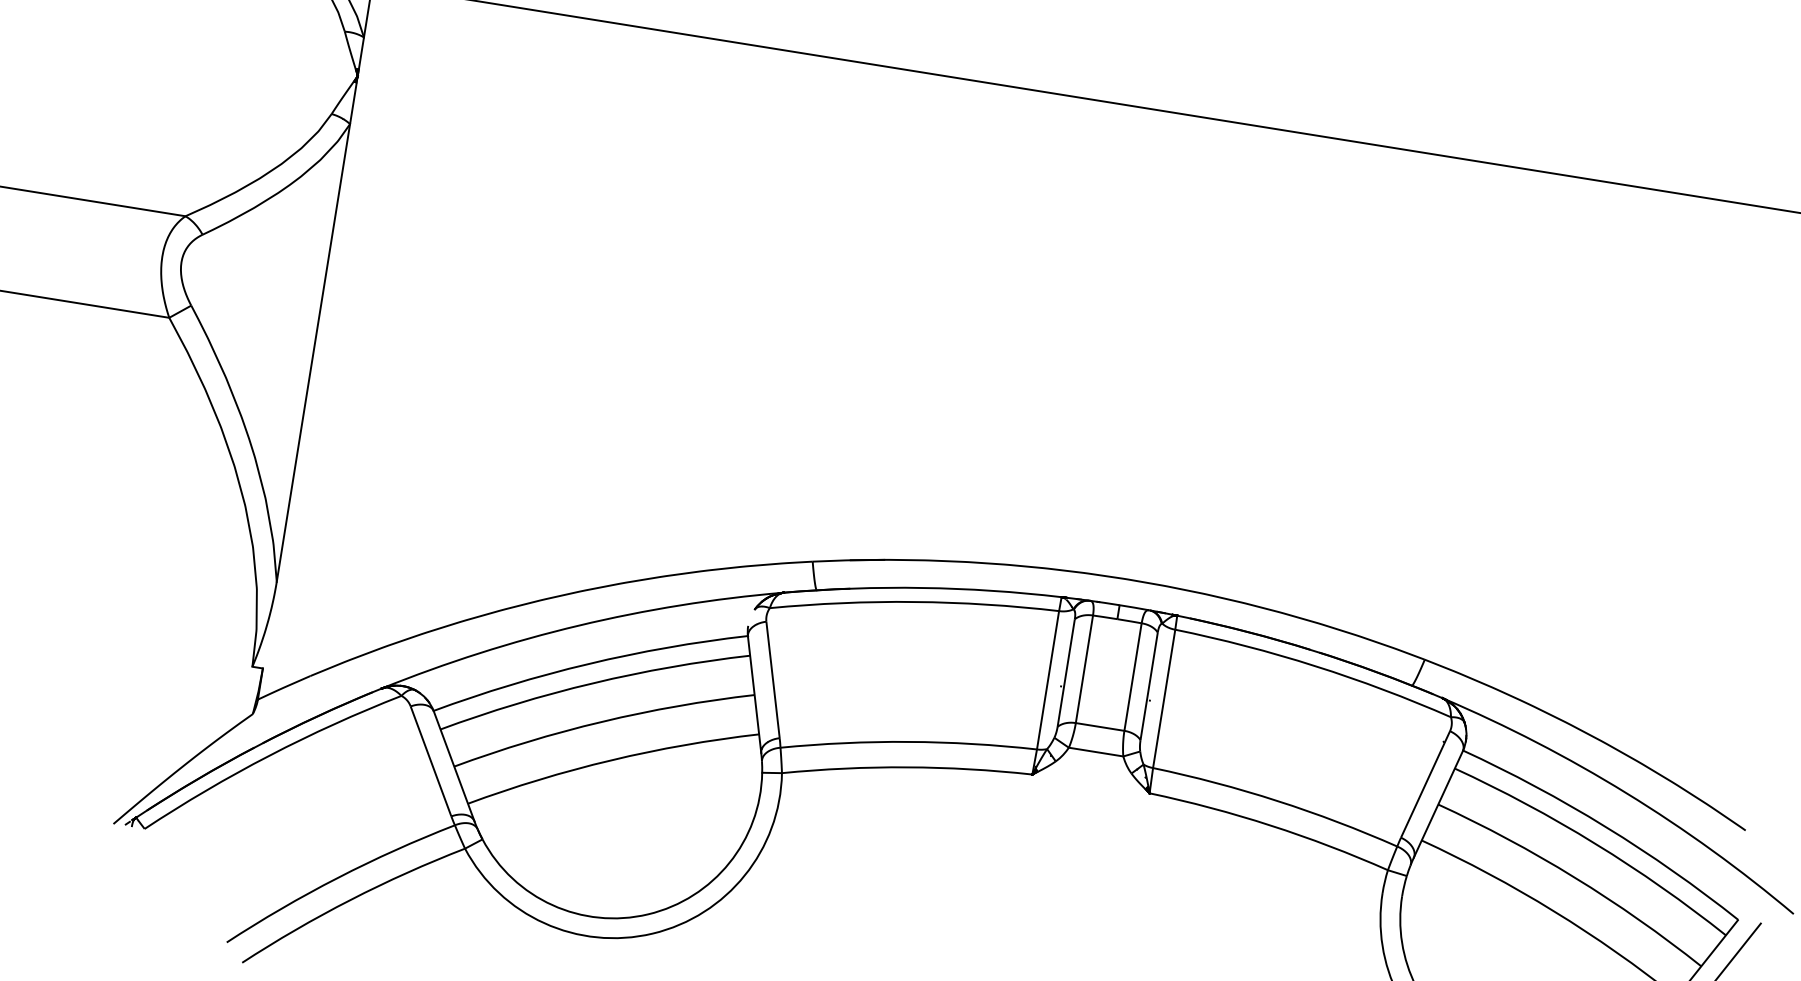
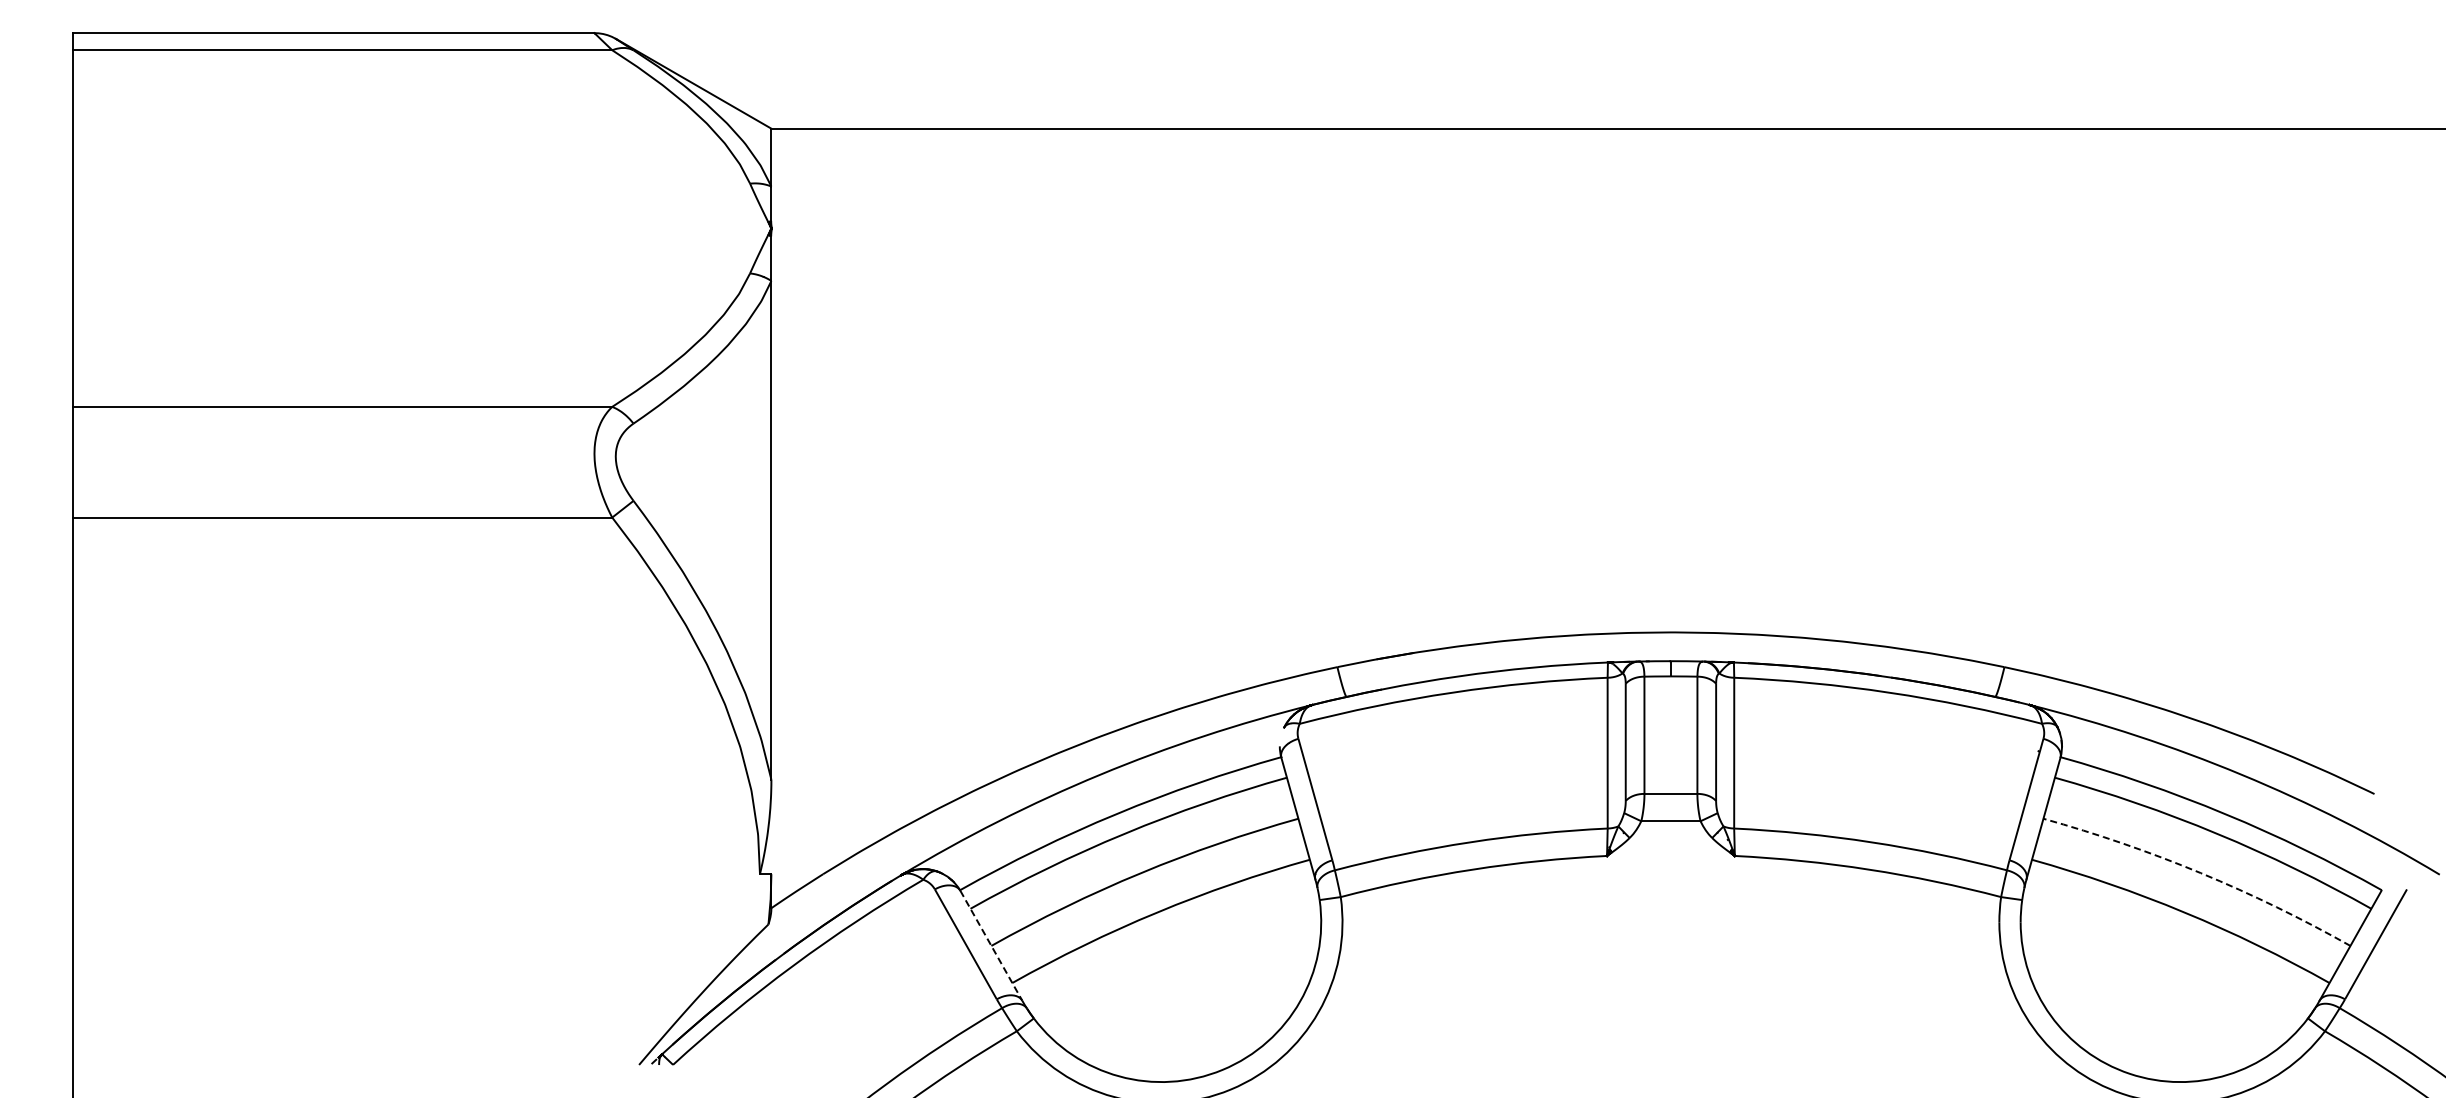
line: (454, 767) -> (991, 946), solid -> dashed
arc: (1574, 877) -> (2200, 873), solid -> dashed

